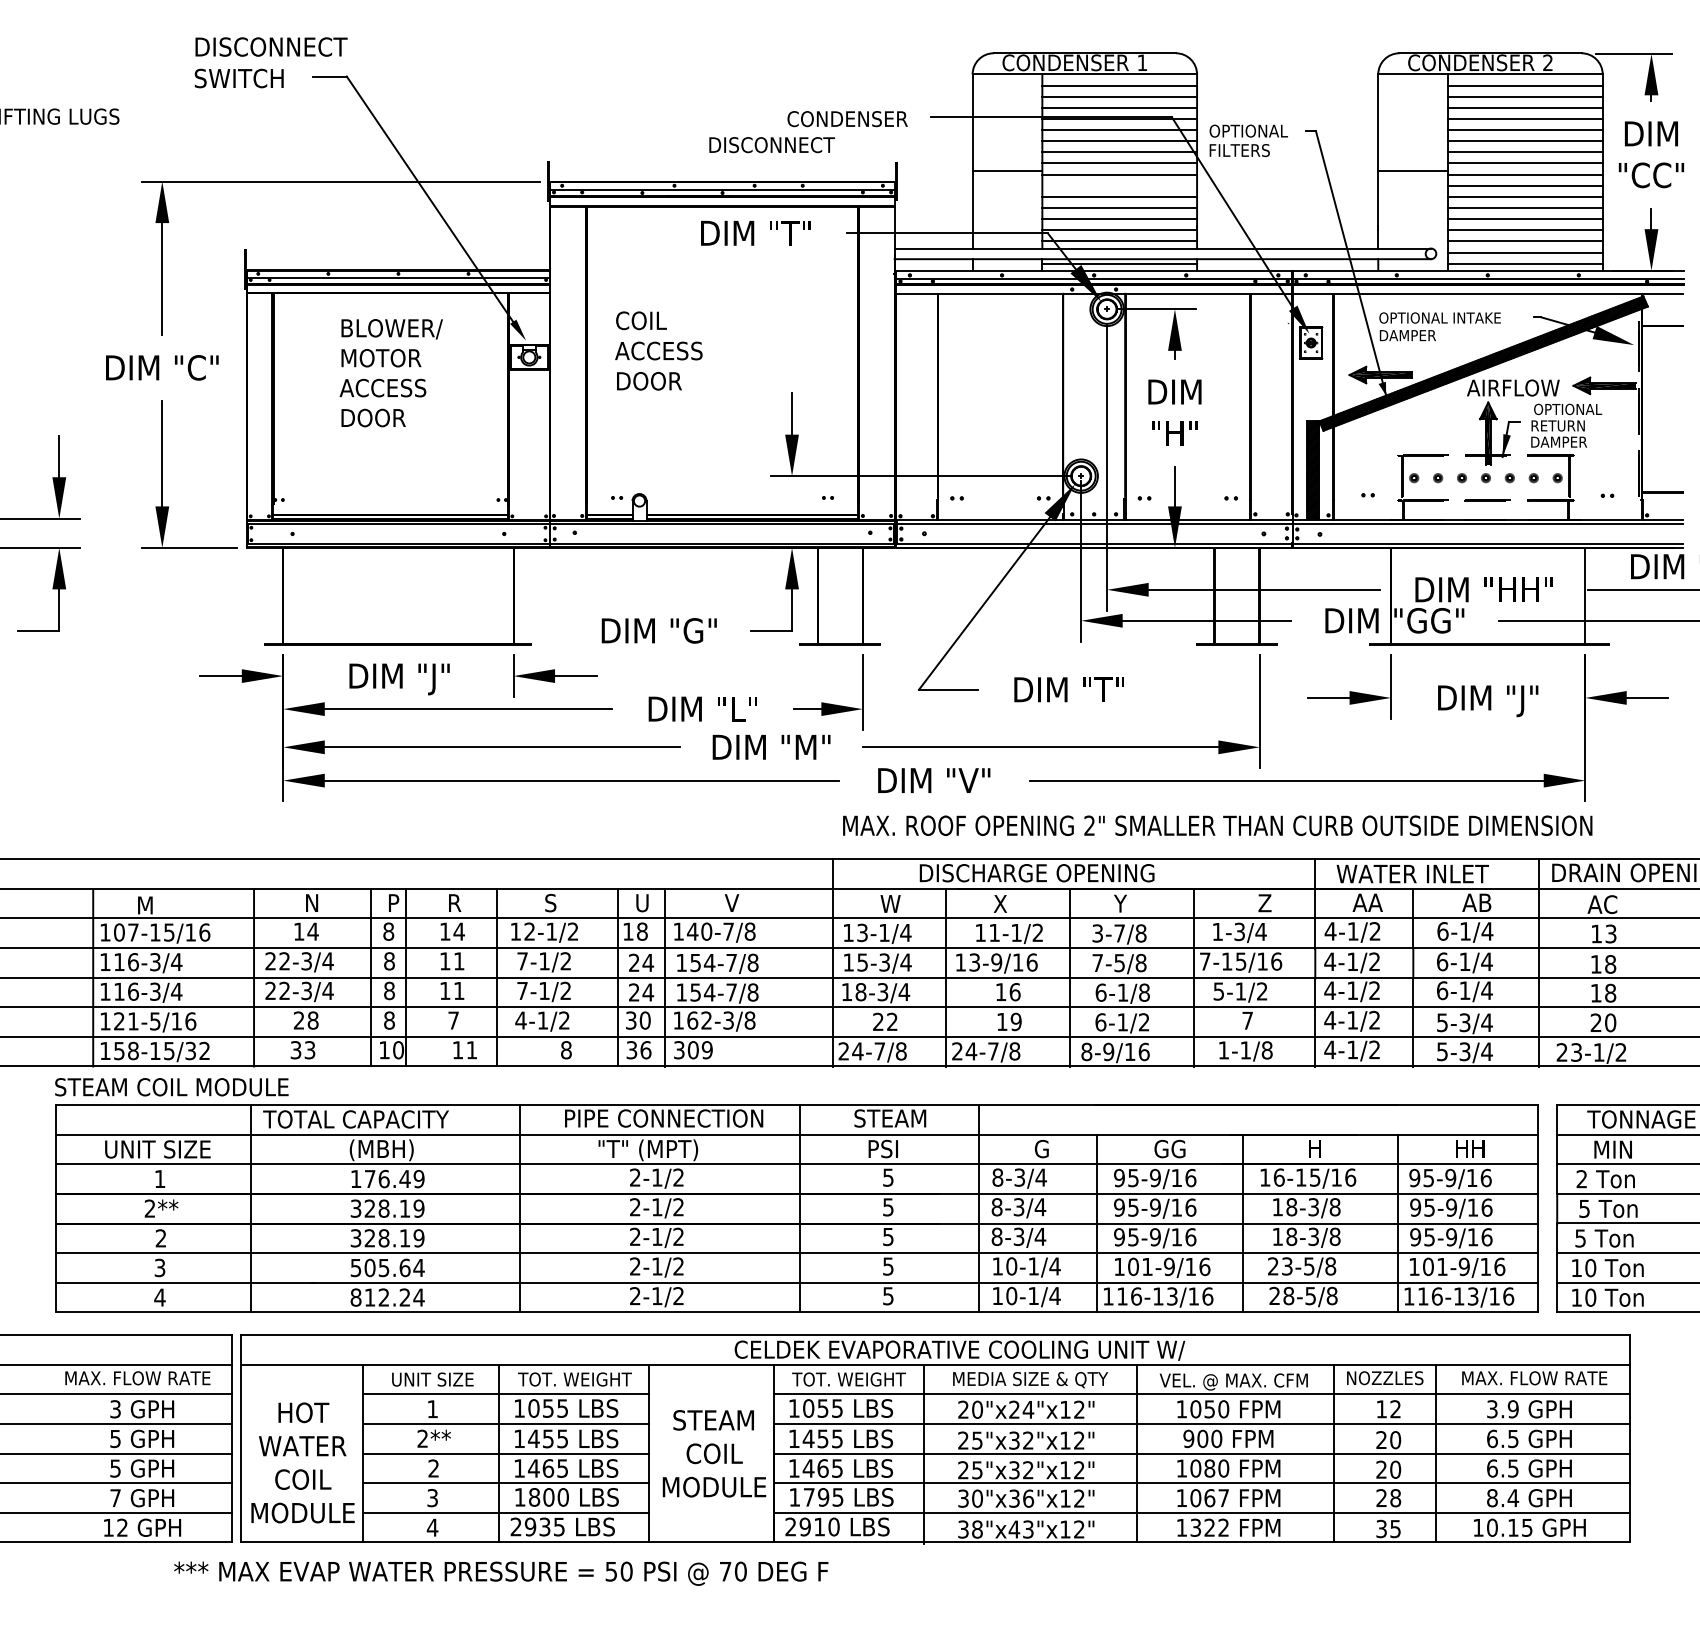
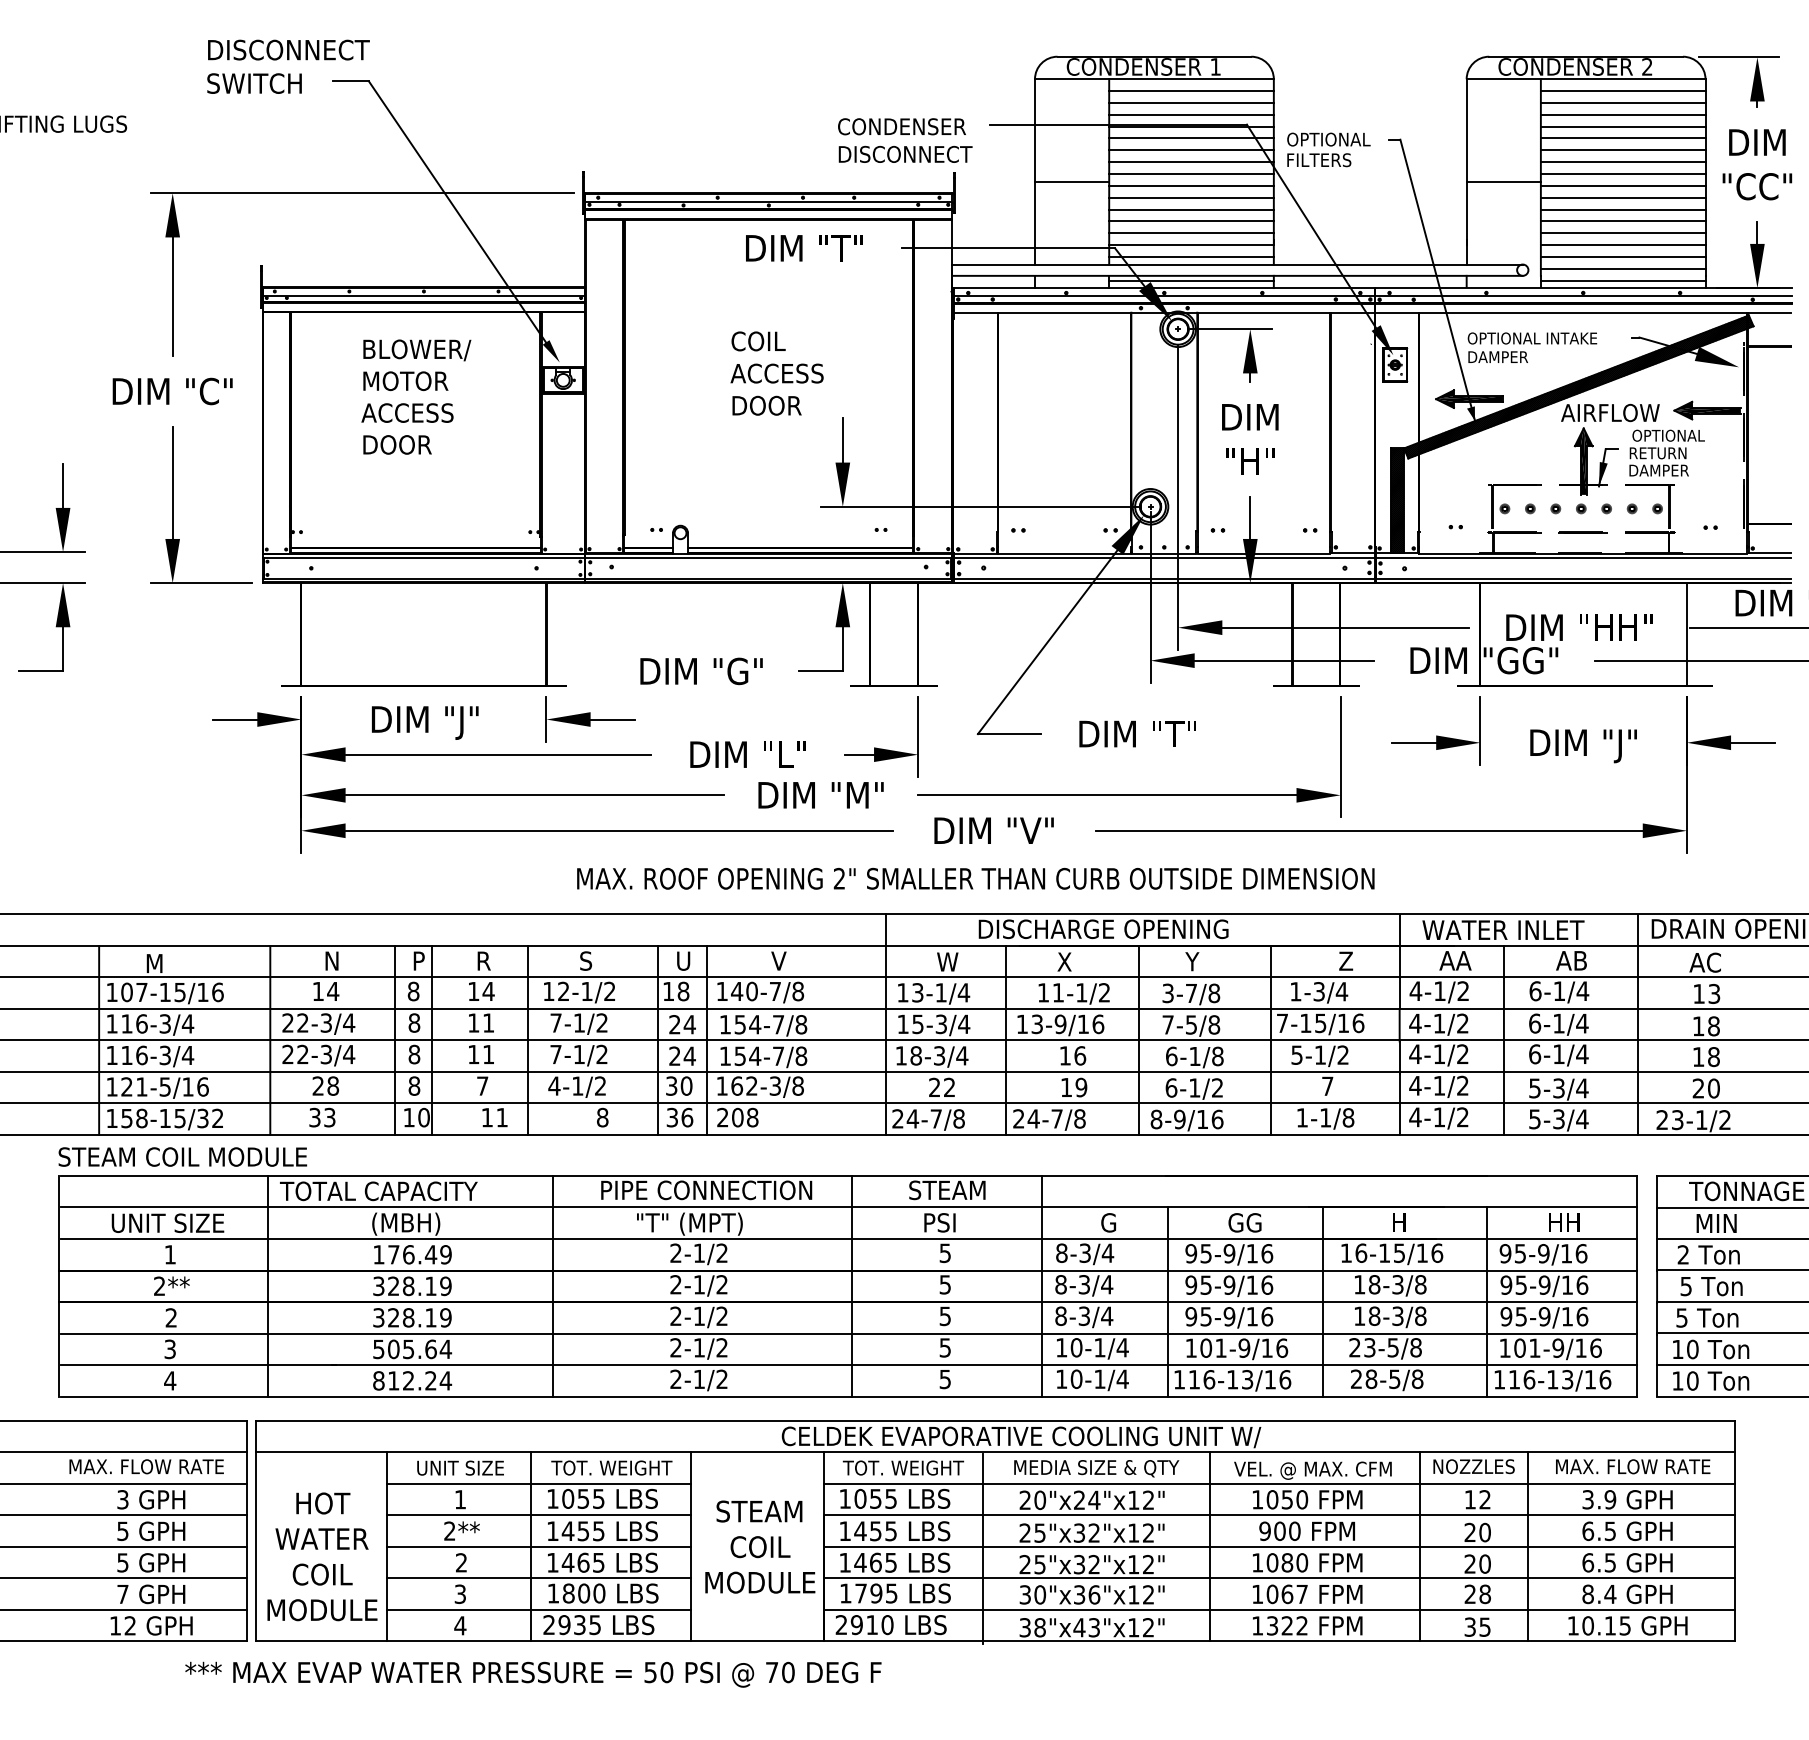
text: (772, 144) -> (905, 153), moved
line: (1119, 185) -> (1191, 197), added
text: (658, 350) -> (776, 373), moved
text: (1217, 825) -> (975, 878), moved
text: (693, 1050) -> (737, 1117), 309 -> 208

